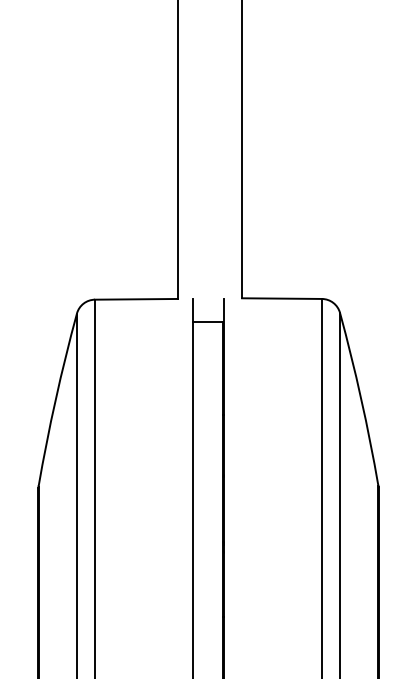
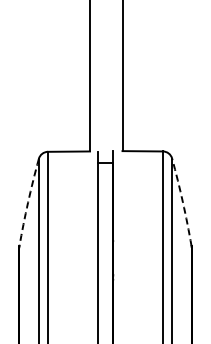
arc: (56, 399) -> (28, 202), solid -> dashed
arc: (360, 399) -> (182, 202), solid -> dashed

